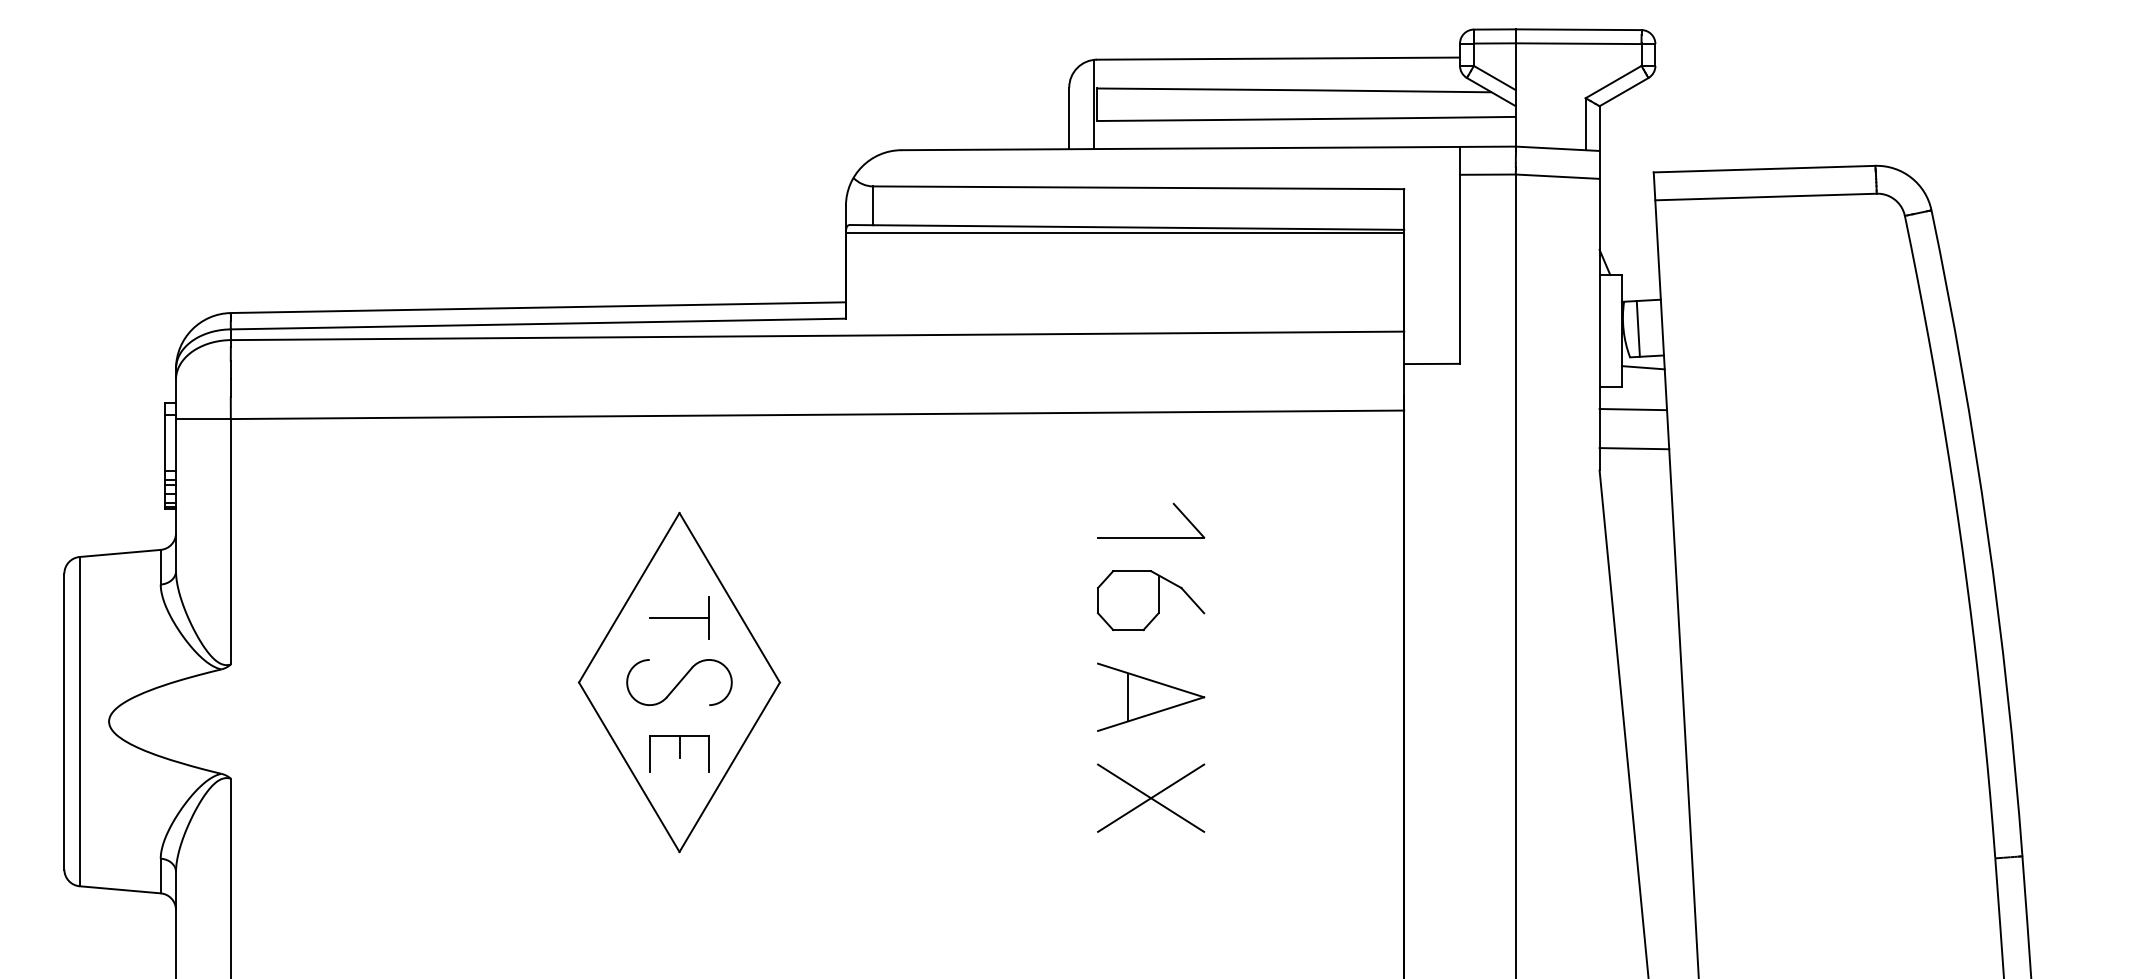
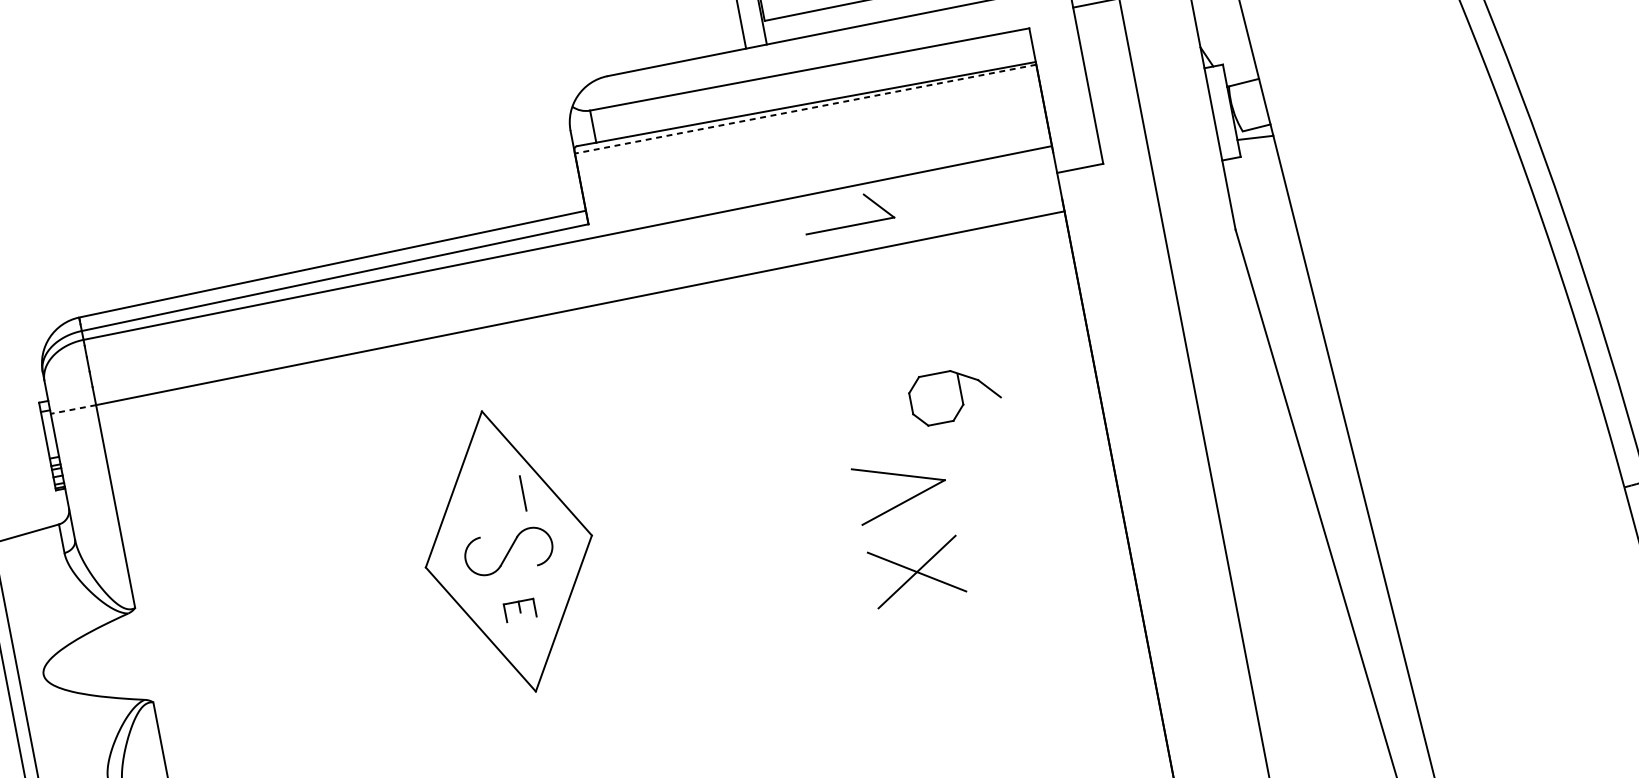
line: (1124, 233) -> (805, 109), solid -> dashed
line: (1637, 328) -> (1244, 106), removed
line: (1633, 409) -> (1253, 173), removed
line: (202, 419) -> (72, 410), solid -> dashed
line: (1634, 448) -> (1260, 206), removed
part: (1151, 537) -> (850, 225), moved
part: (1151, 600) -> (955, 395), moved
line: (679, 618) -> (498, 498), removed
line: (1128, 696) -> (882, 491), removed
part: (679, 753) -> (520, 610), size x0.6

